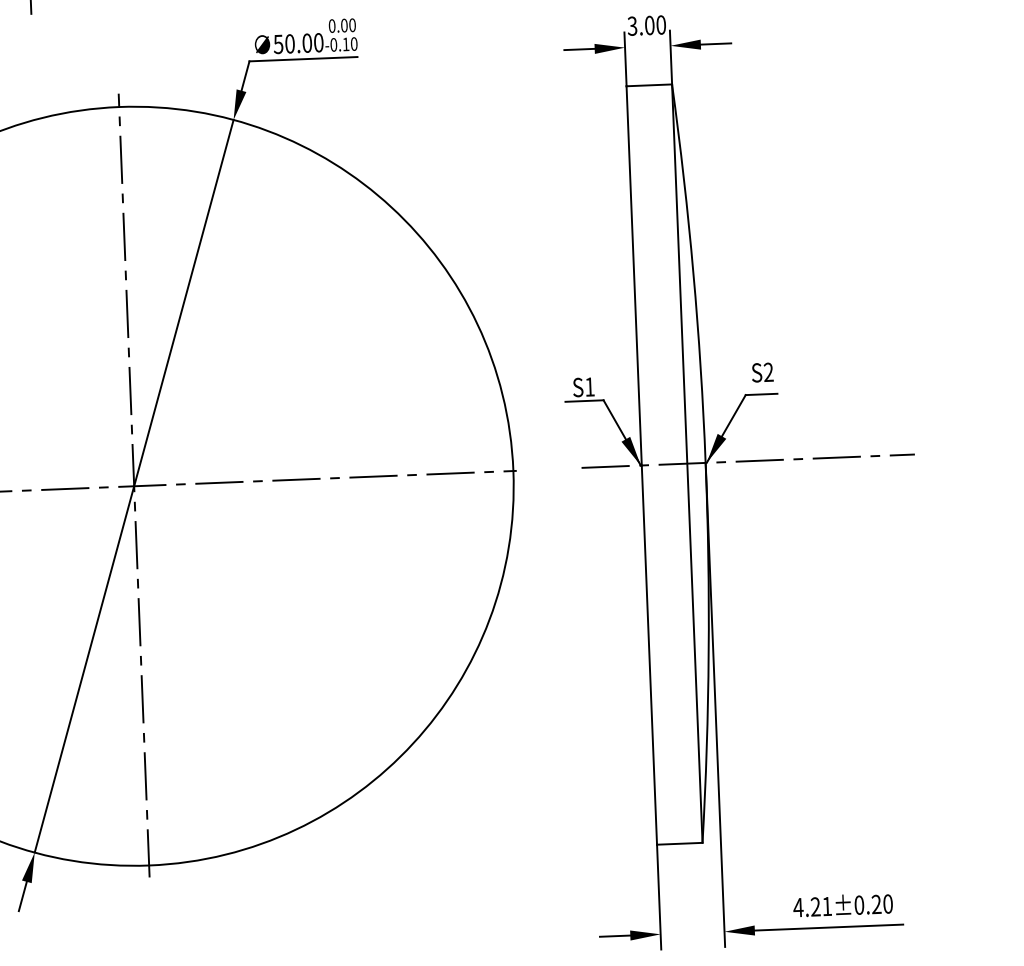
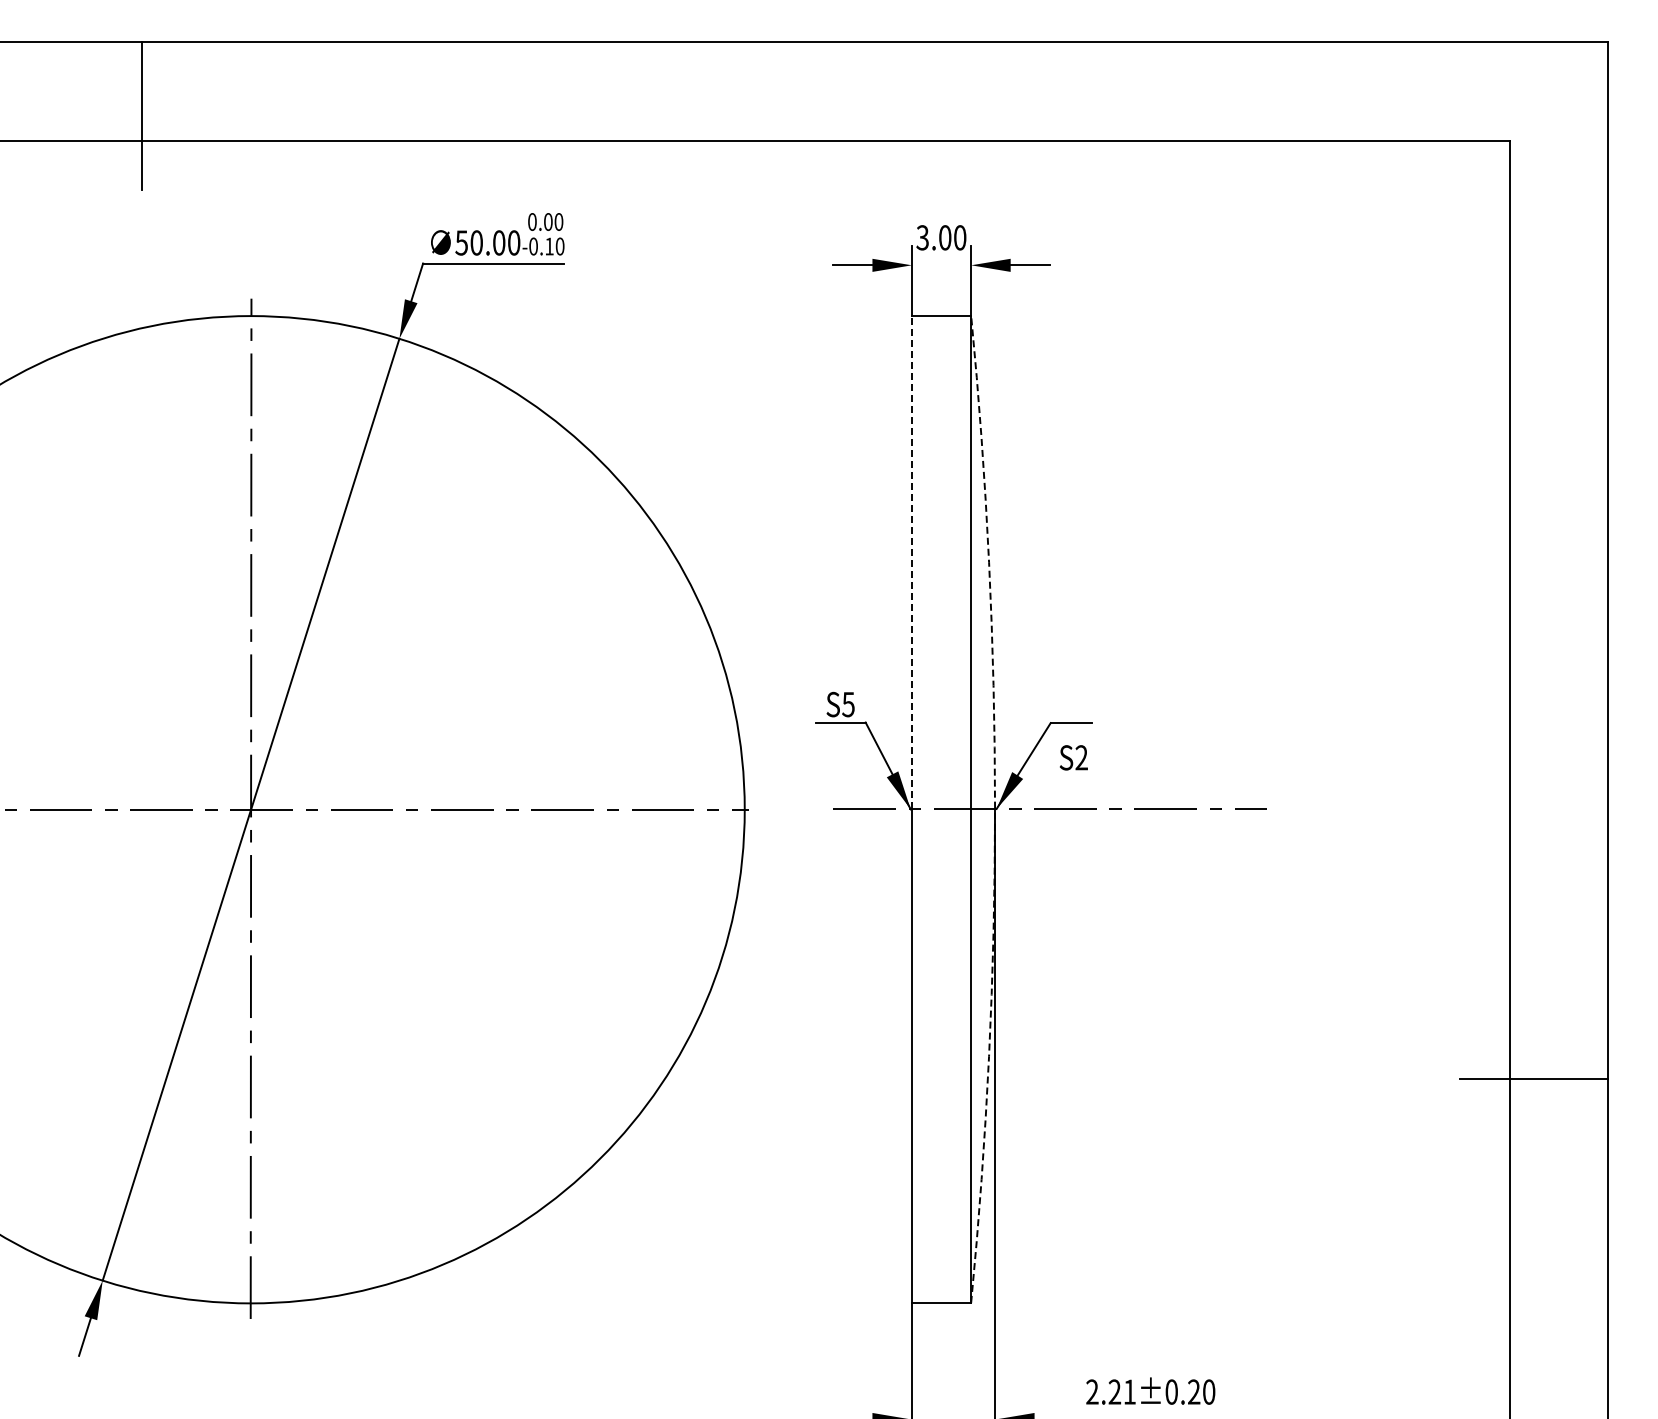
line: (633, 275) -> (911, 562), solid -> dashed
text: (762, 372) -> (1073, 757), moved
text: (589, 386) -> (848, 704), S1 -> S5
arc: (706, 463) -> (995, 809), solid -> dashed
text: (798, 907) -> (1092, 1391), 4.21±0.20 -> 2.21±0.20

